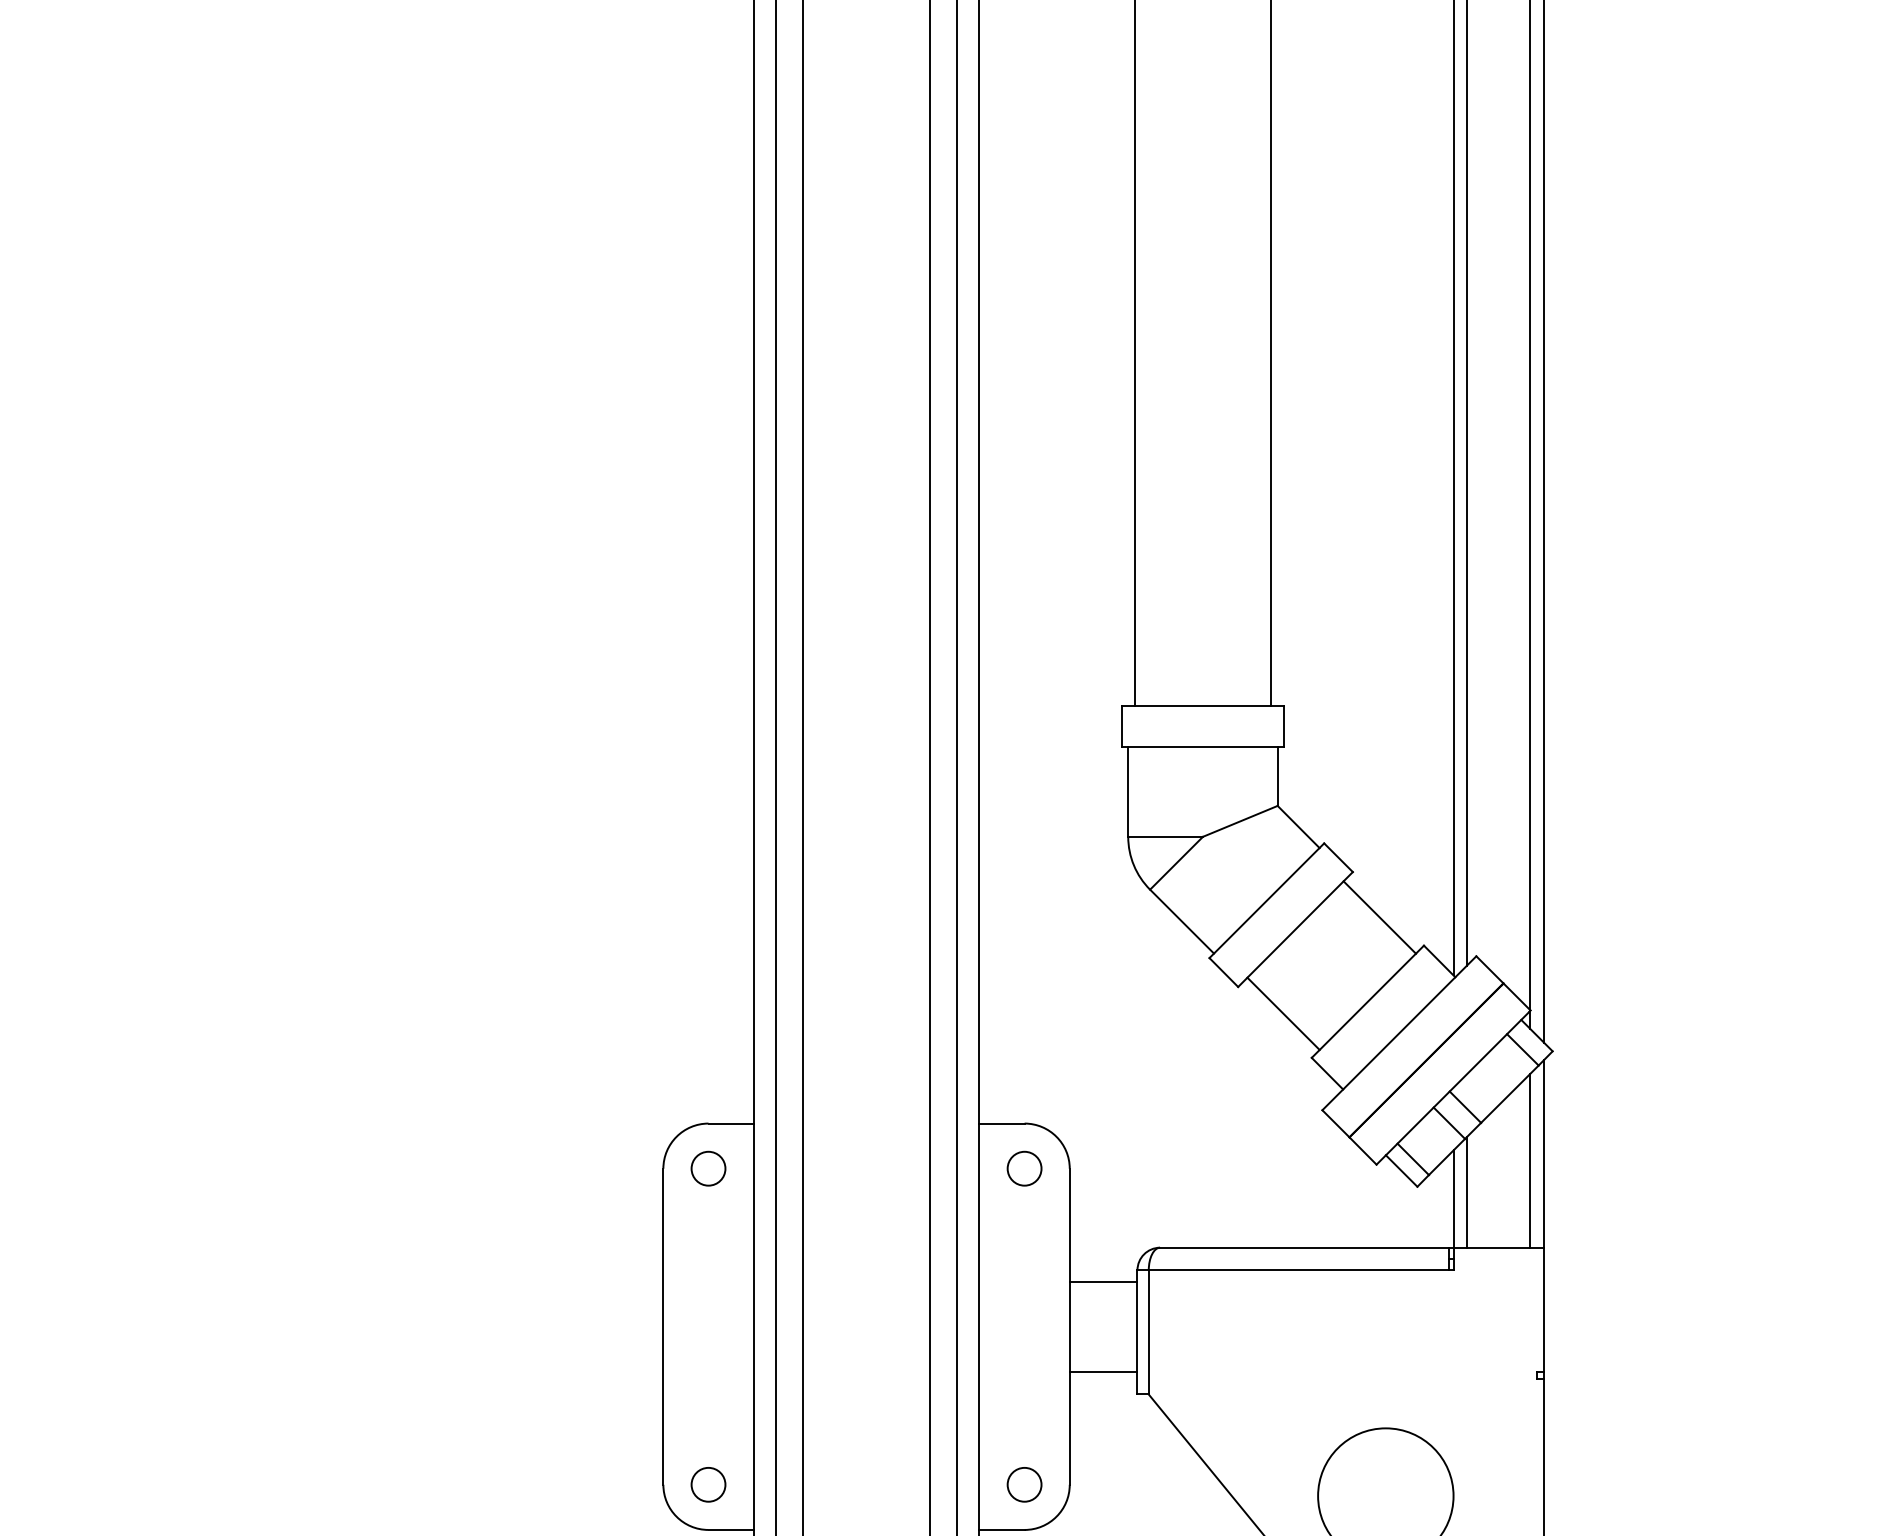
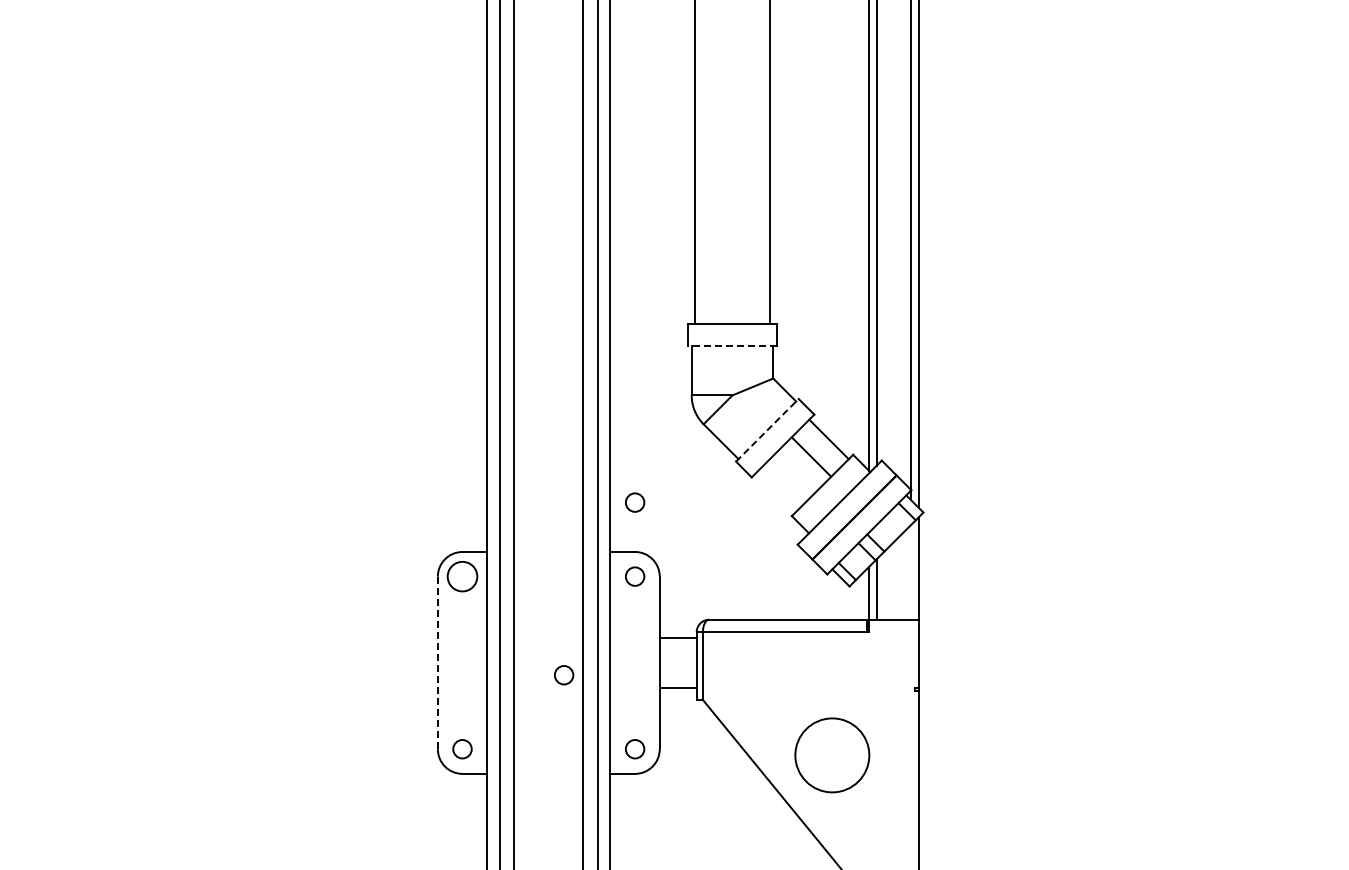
line: (1202, 747) -> (732, 346), solid -> dashed
line: (1267, 899) -> (767, 429), solid -> dashed
line: (1283, 1012) -> (811, 456), moved
circle: (1025, 1032) -> (635, 502), added
line: (1530, 1159) -> (911, 571), removed
circle: (708, 1168) -> (462, 576), size x1.6
line: (662, 1327) -> (437, 663), solid -> dashed
circle: (895, 1349) -> (564, 675), added

